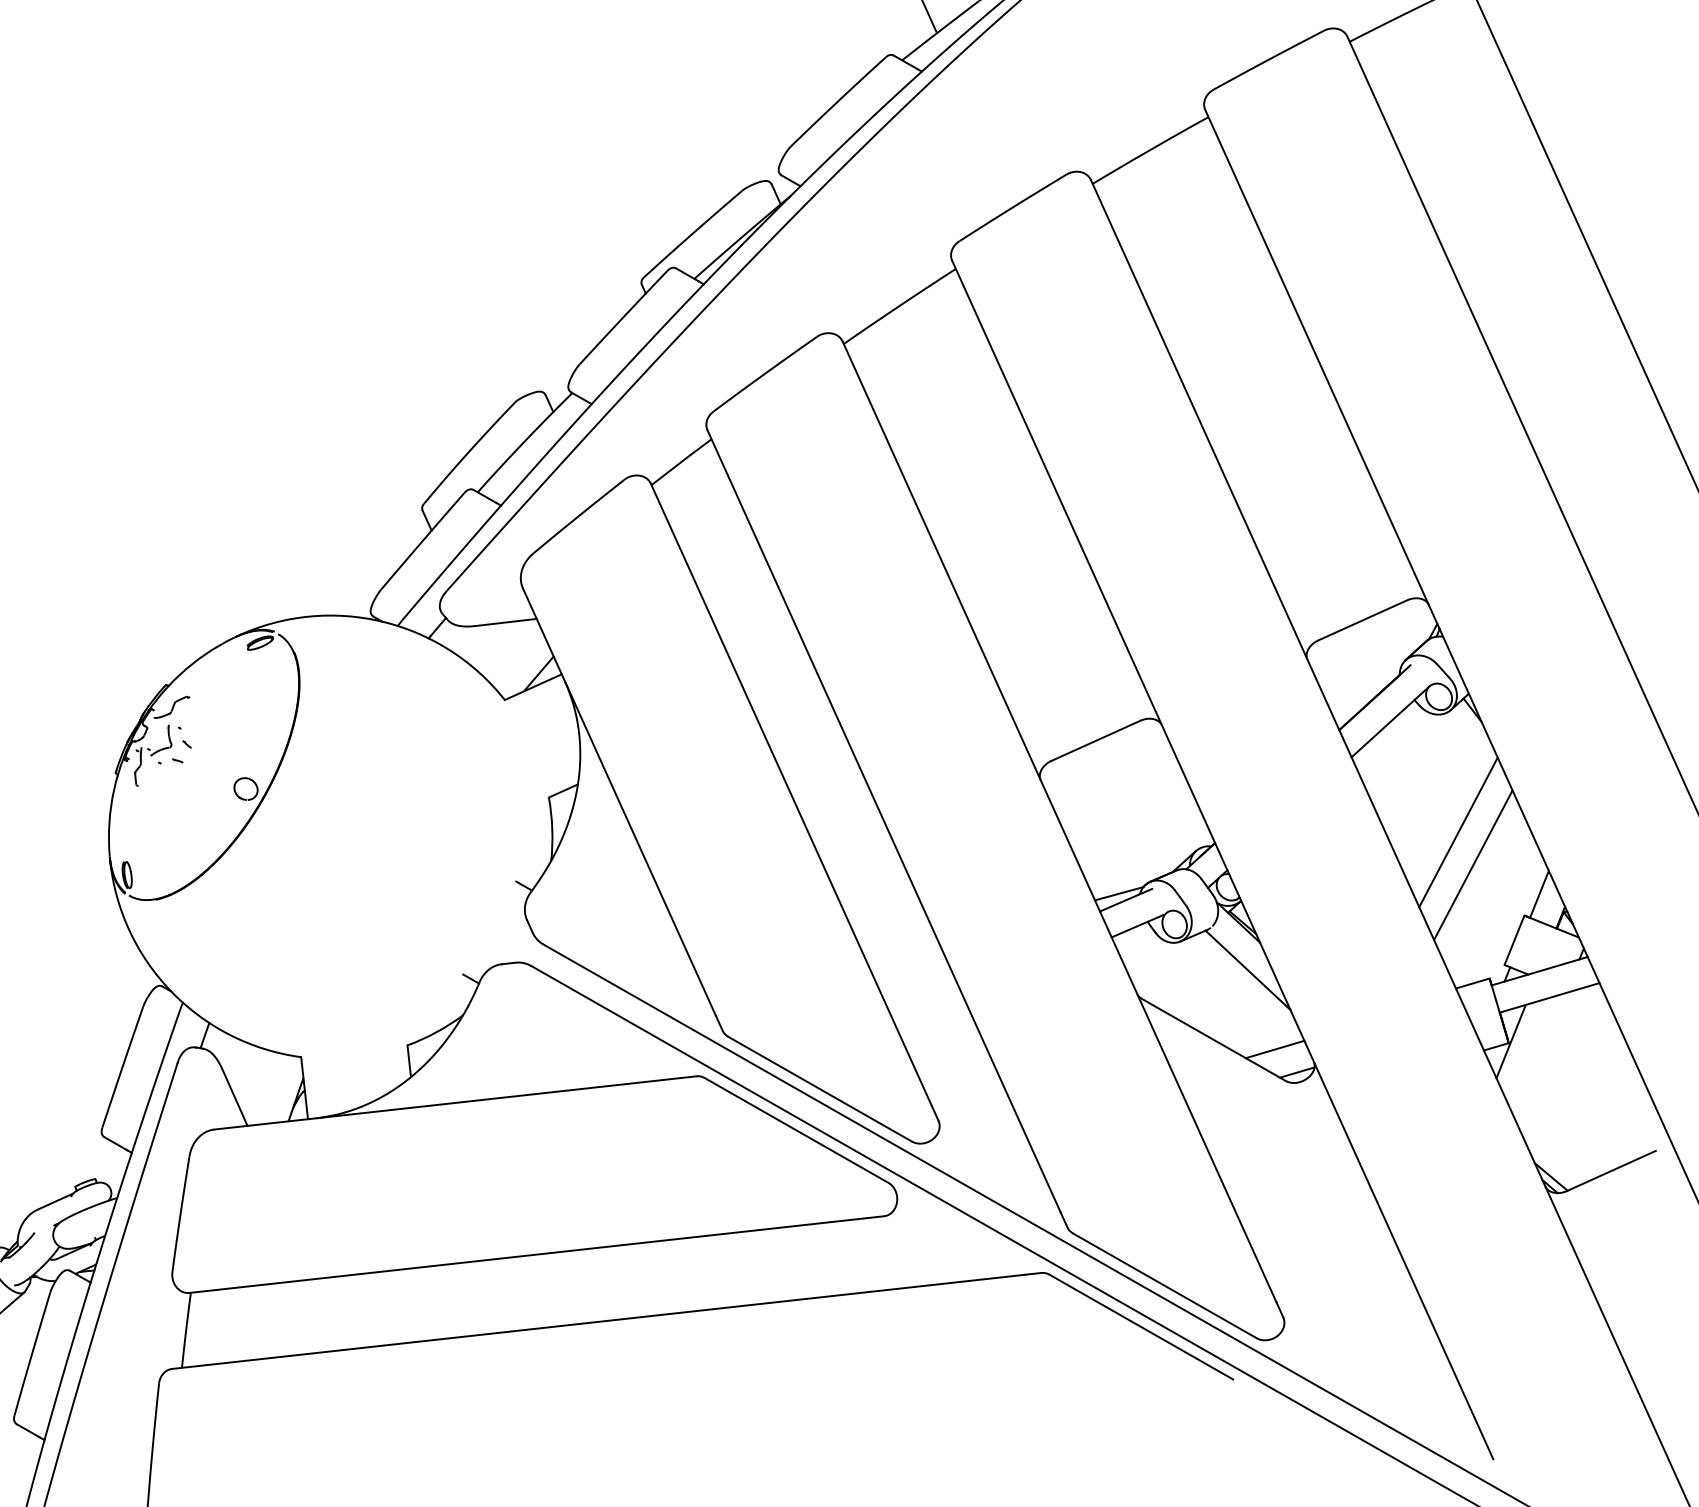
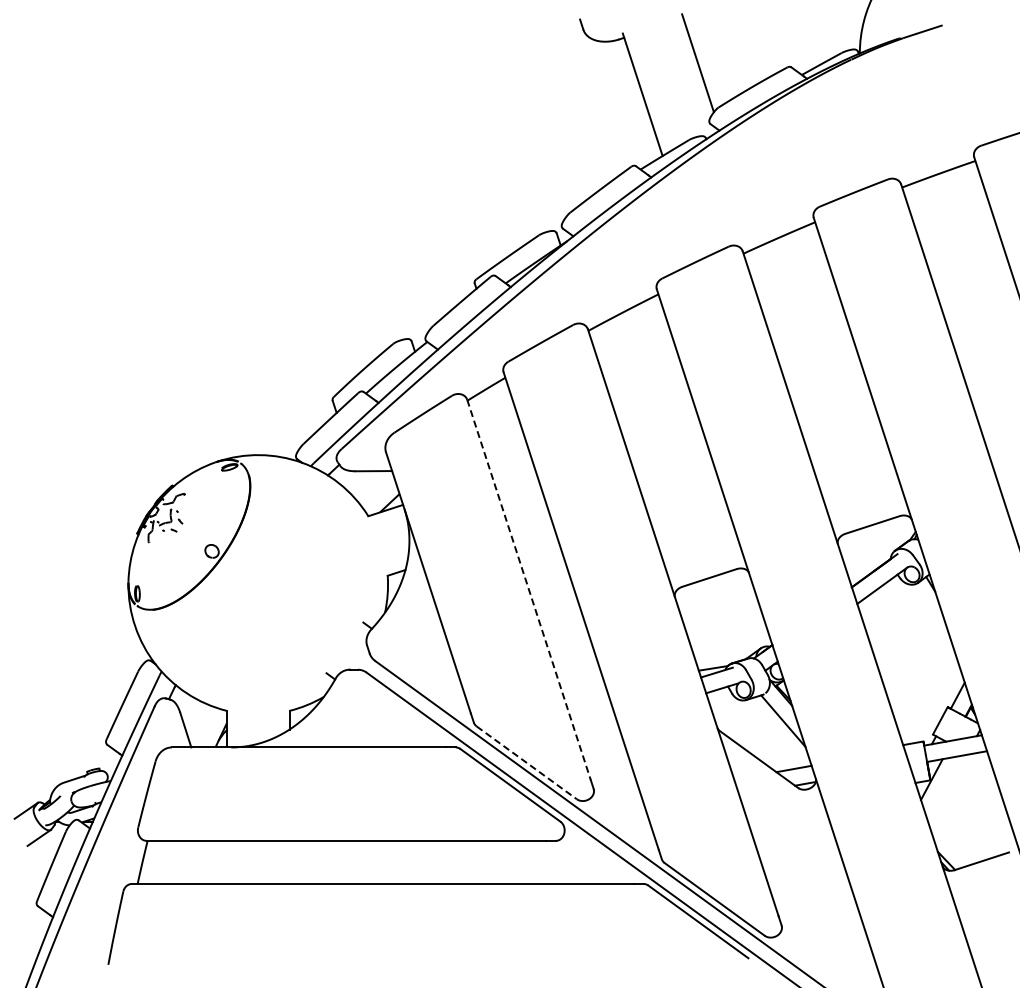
line: (790, 794) -> (528, 589), solid -> dashed
line: (1458, 832) -> (914, 654), removed
line: (1472, 865) -> (920, 674), removed
line: (819, 1088) -> (526, 762), solid -> dashed

